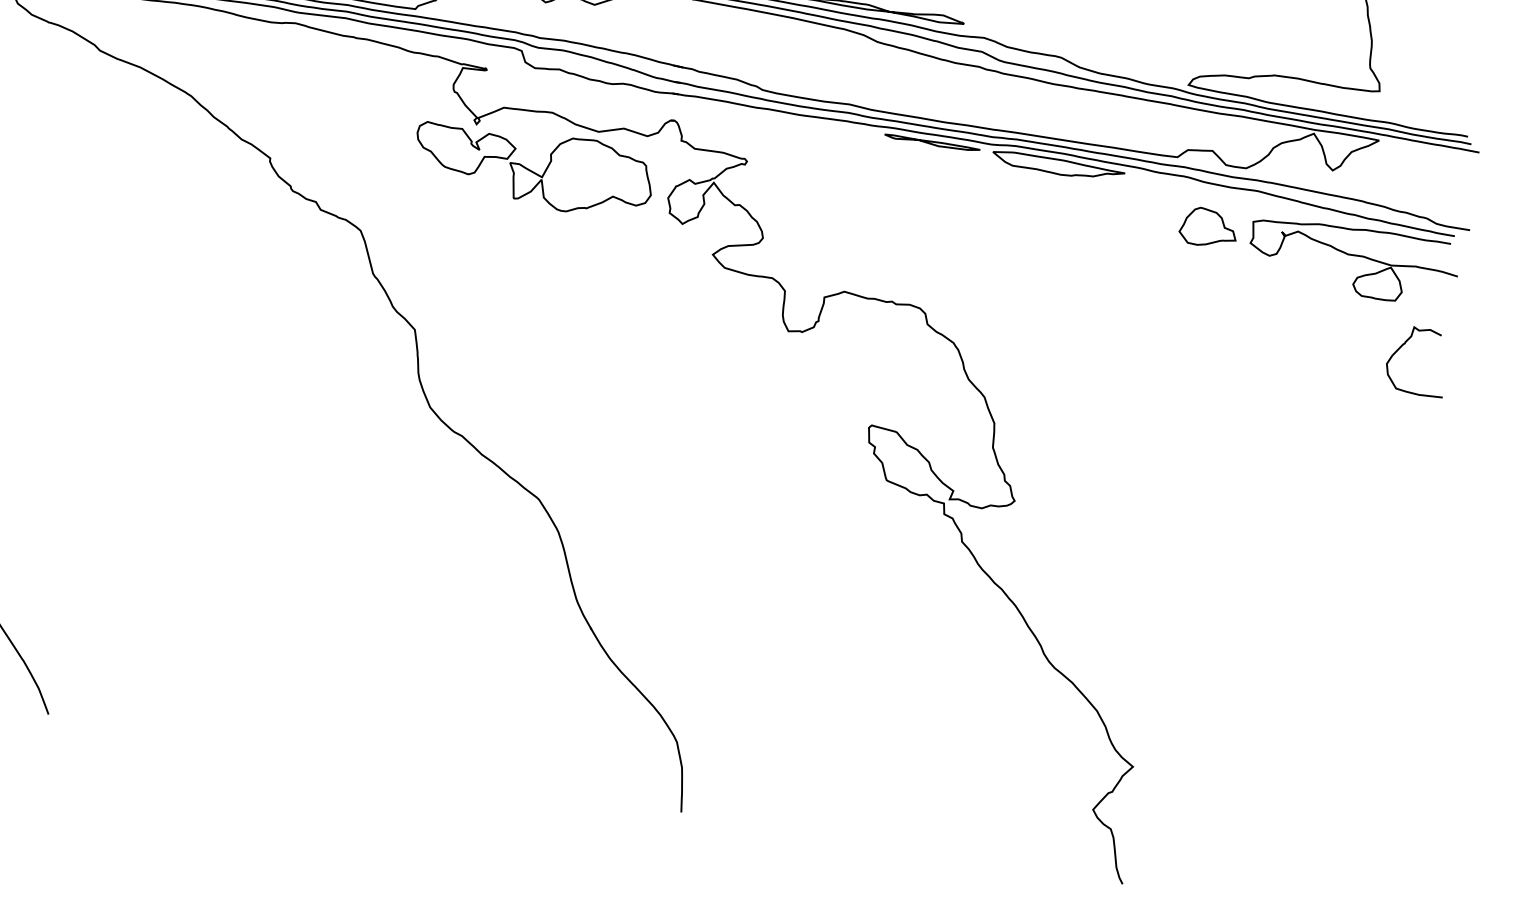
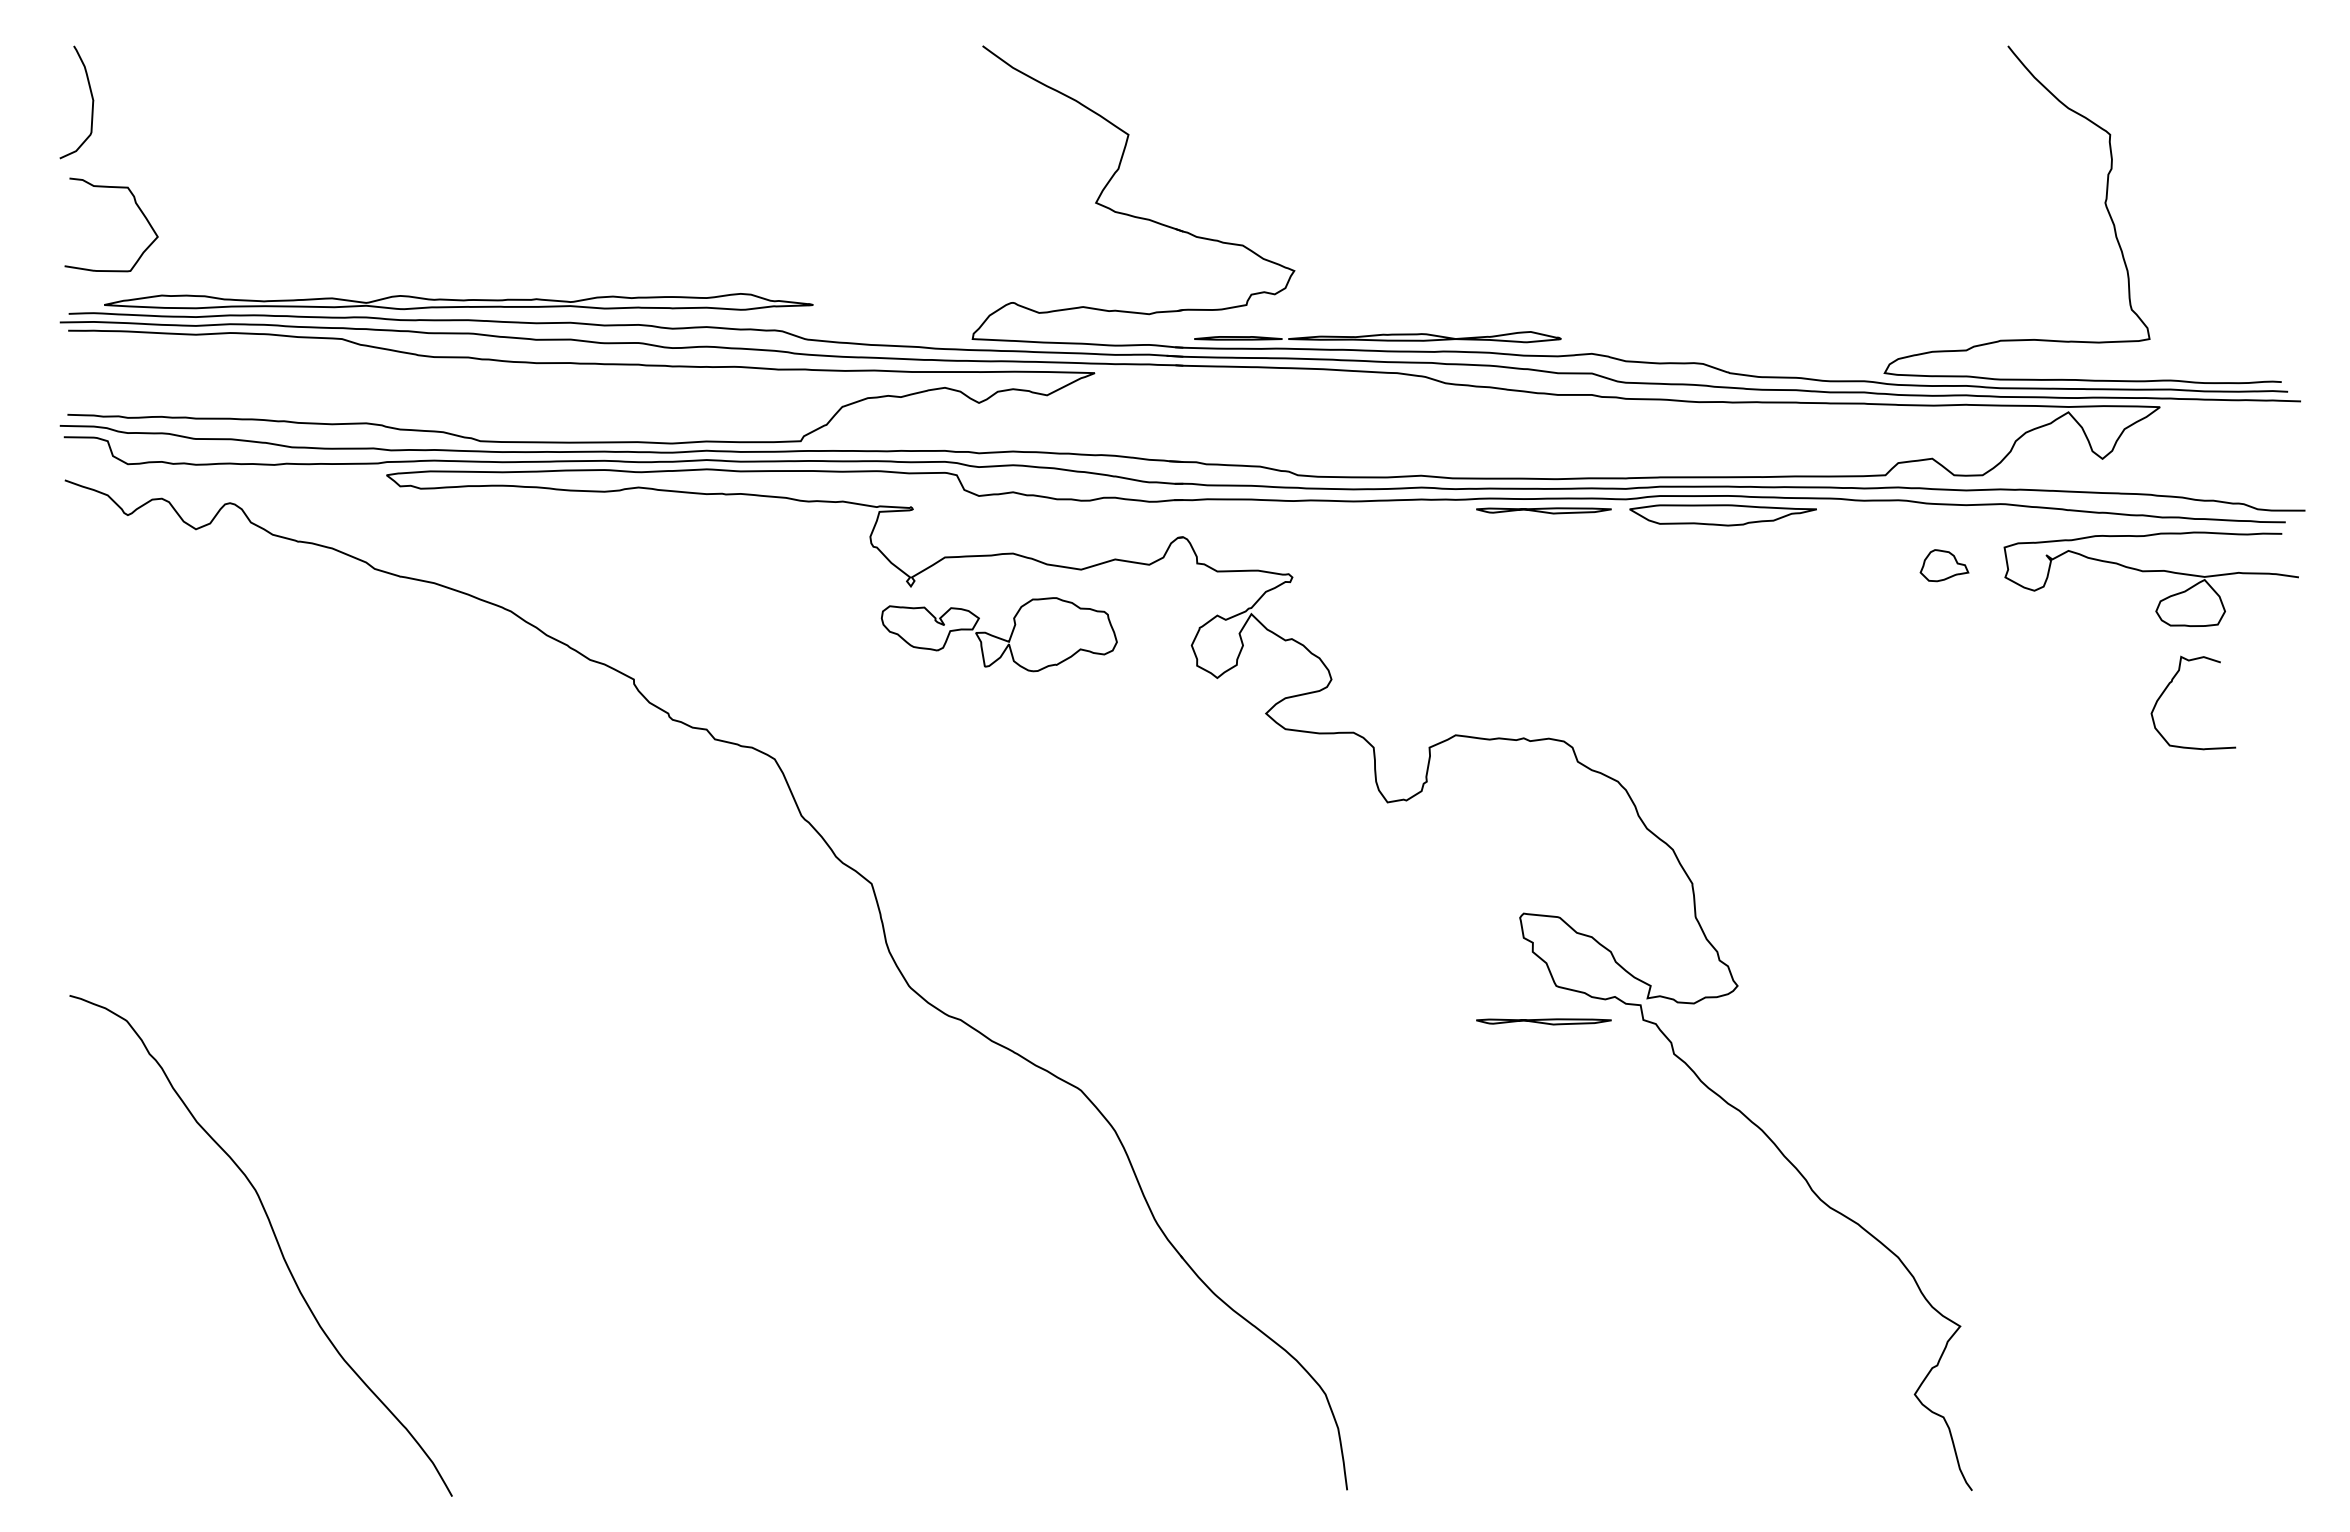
part: (533, 168) -> (999, 634), size x0.7
part: (1208, 227) -> (1944, 565), size x0.6
curve: (1405, 344) -> (2172, 682), moved
part: (873, 503) -> (1543, 1021), added

